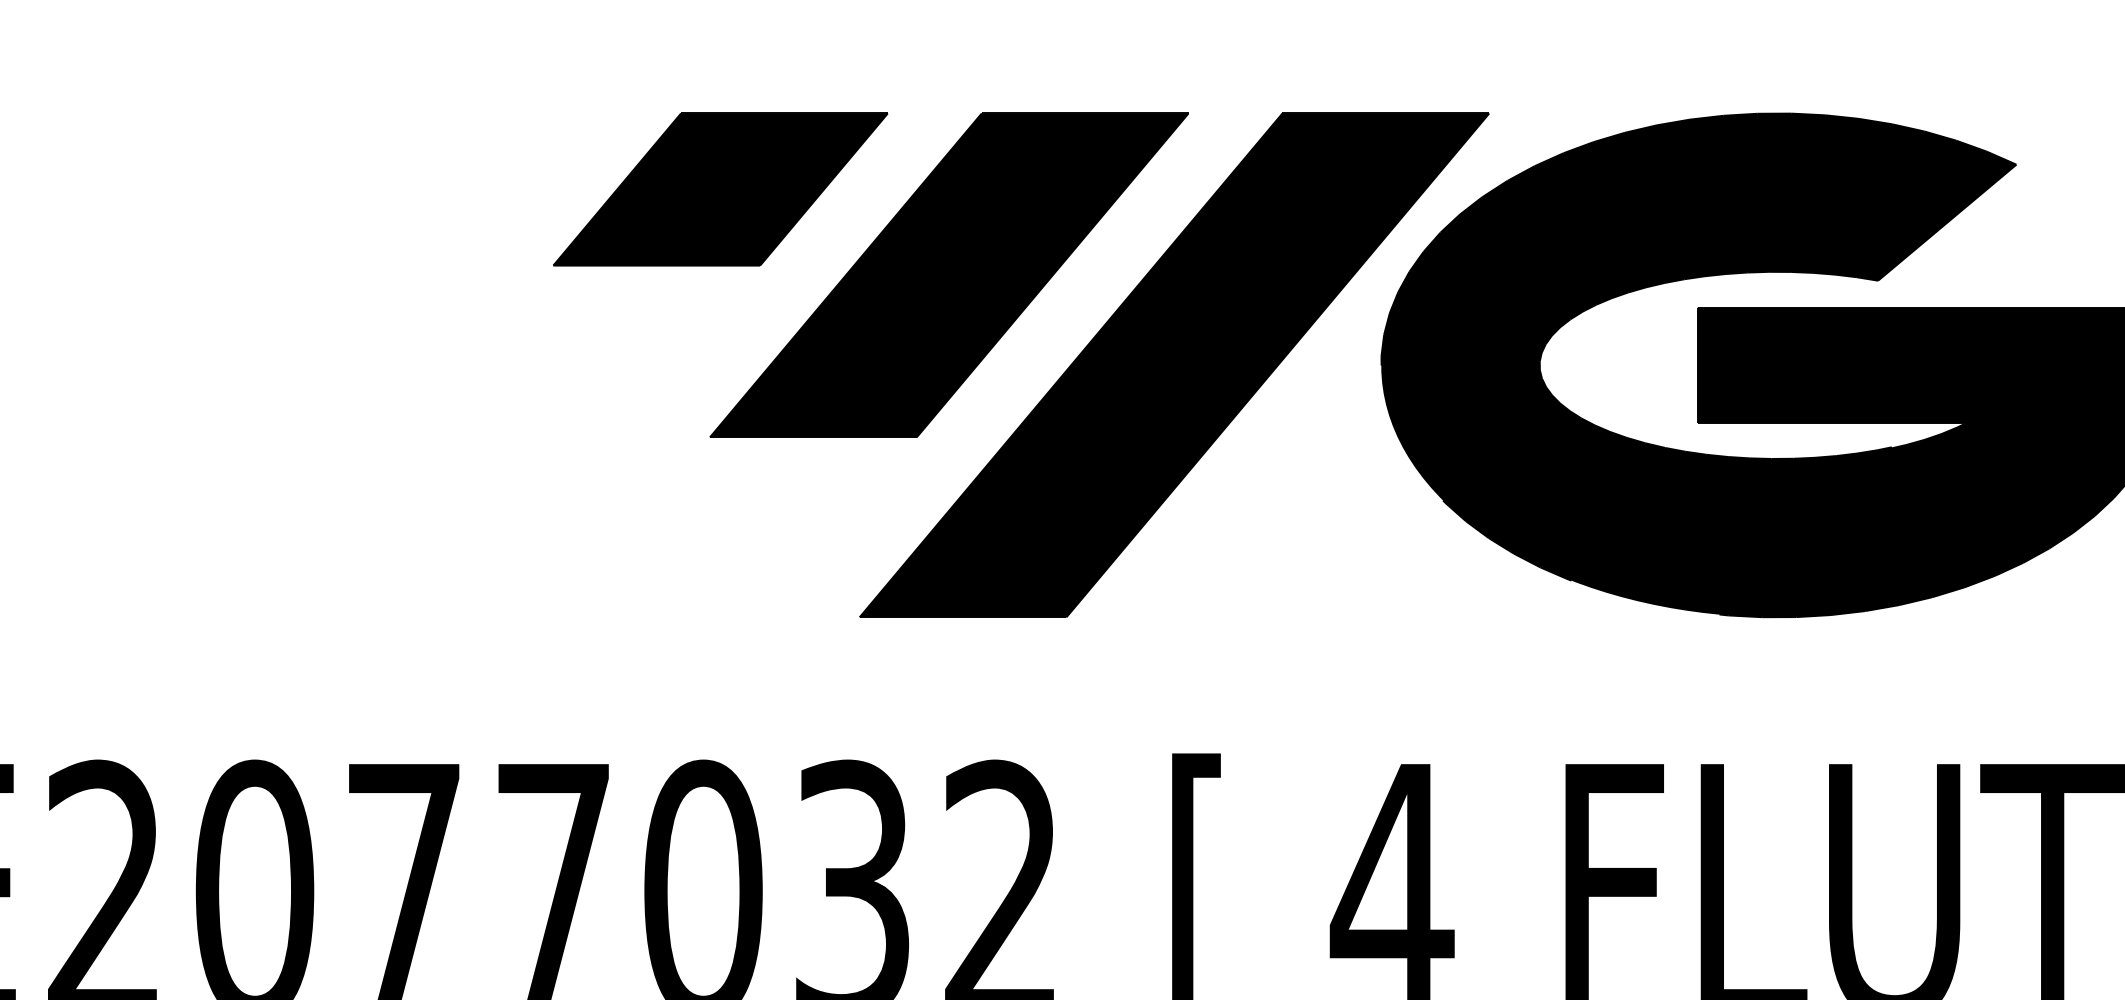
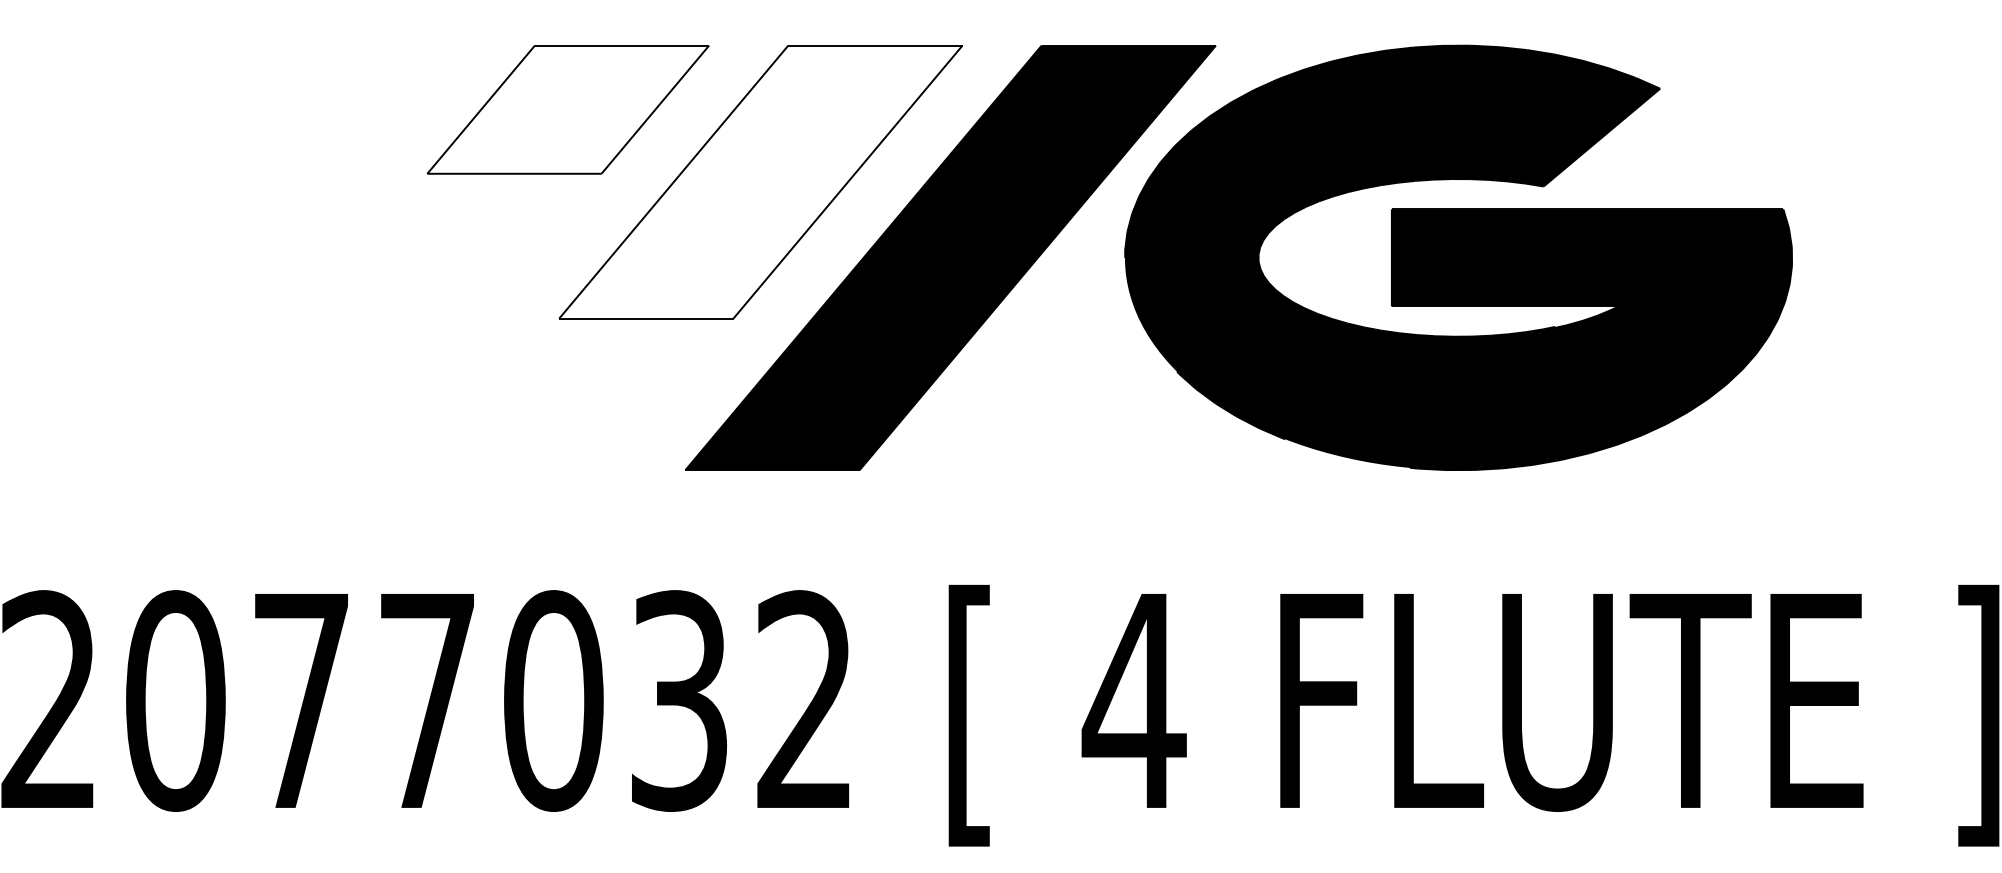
fill: (720, 189) -> (568, 109), removed
fill: (948, 274) -> (760, 181), removed

